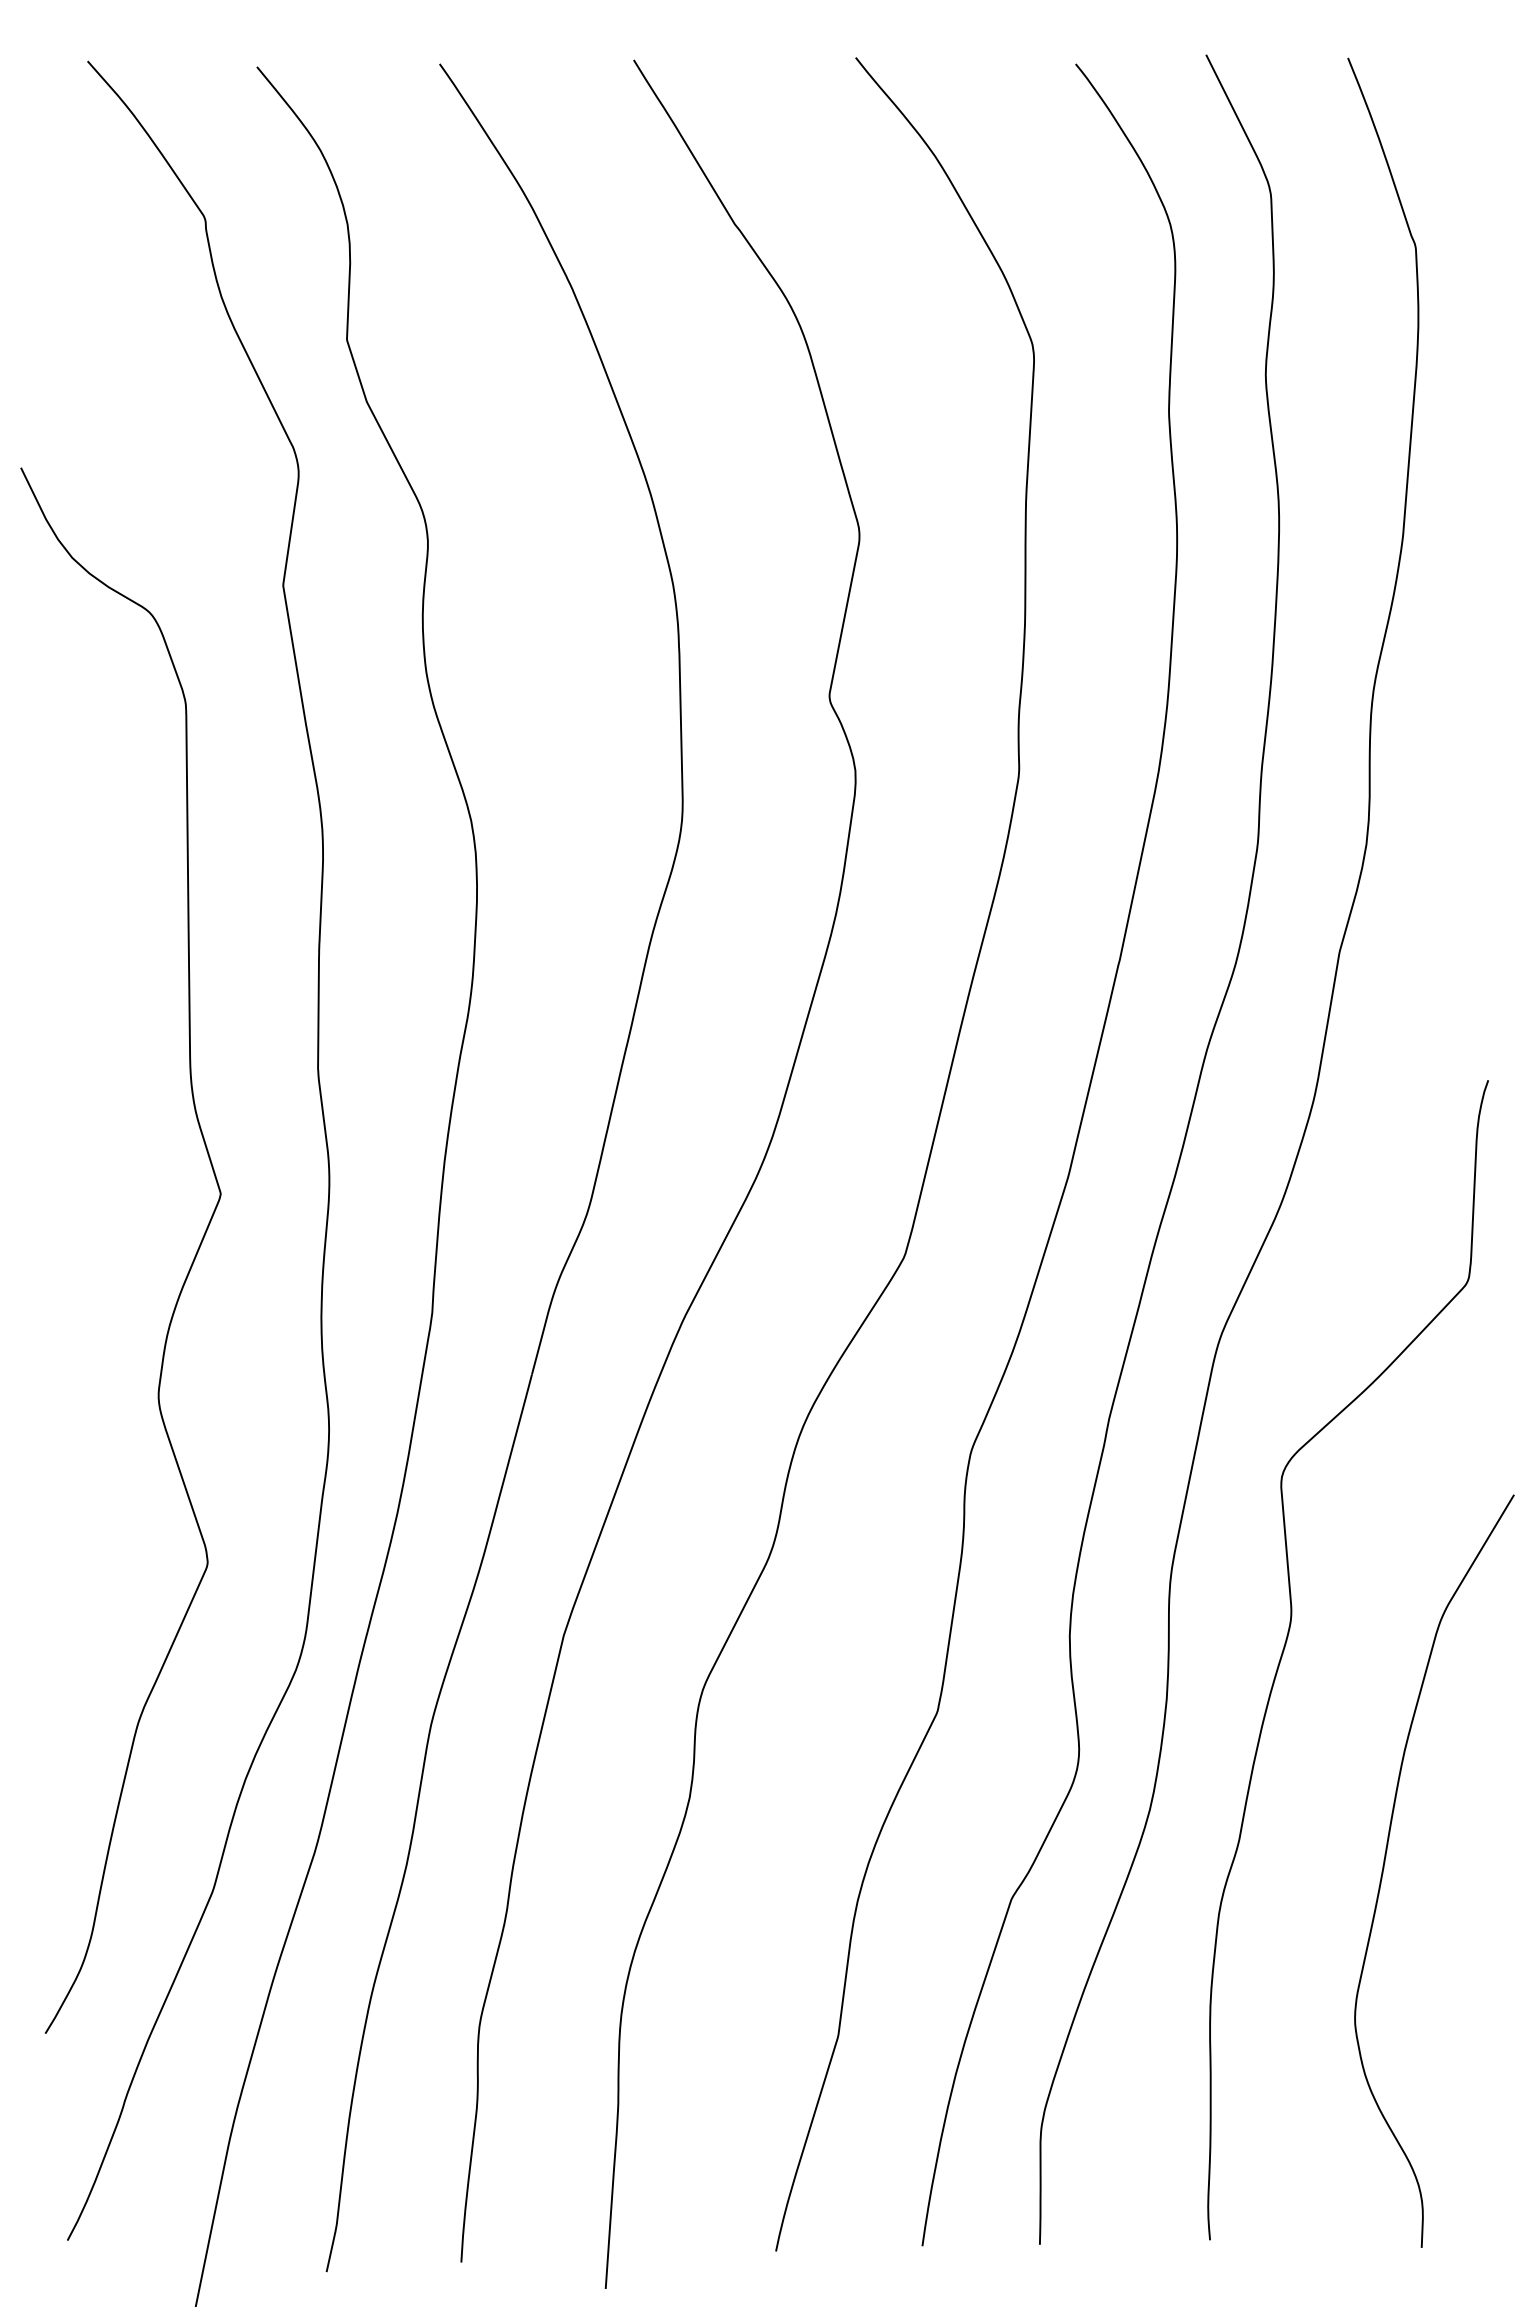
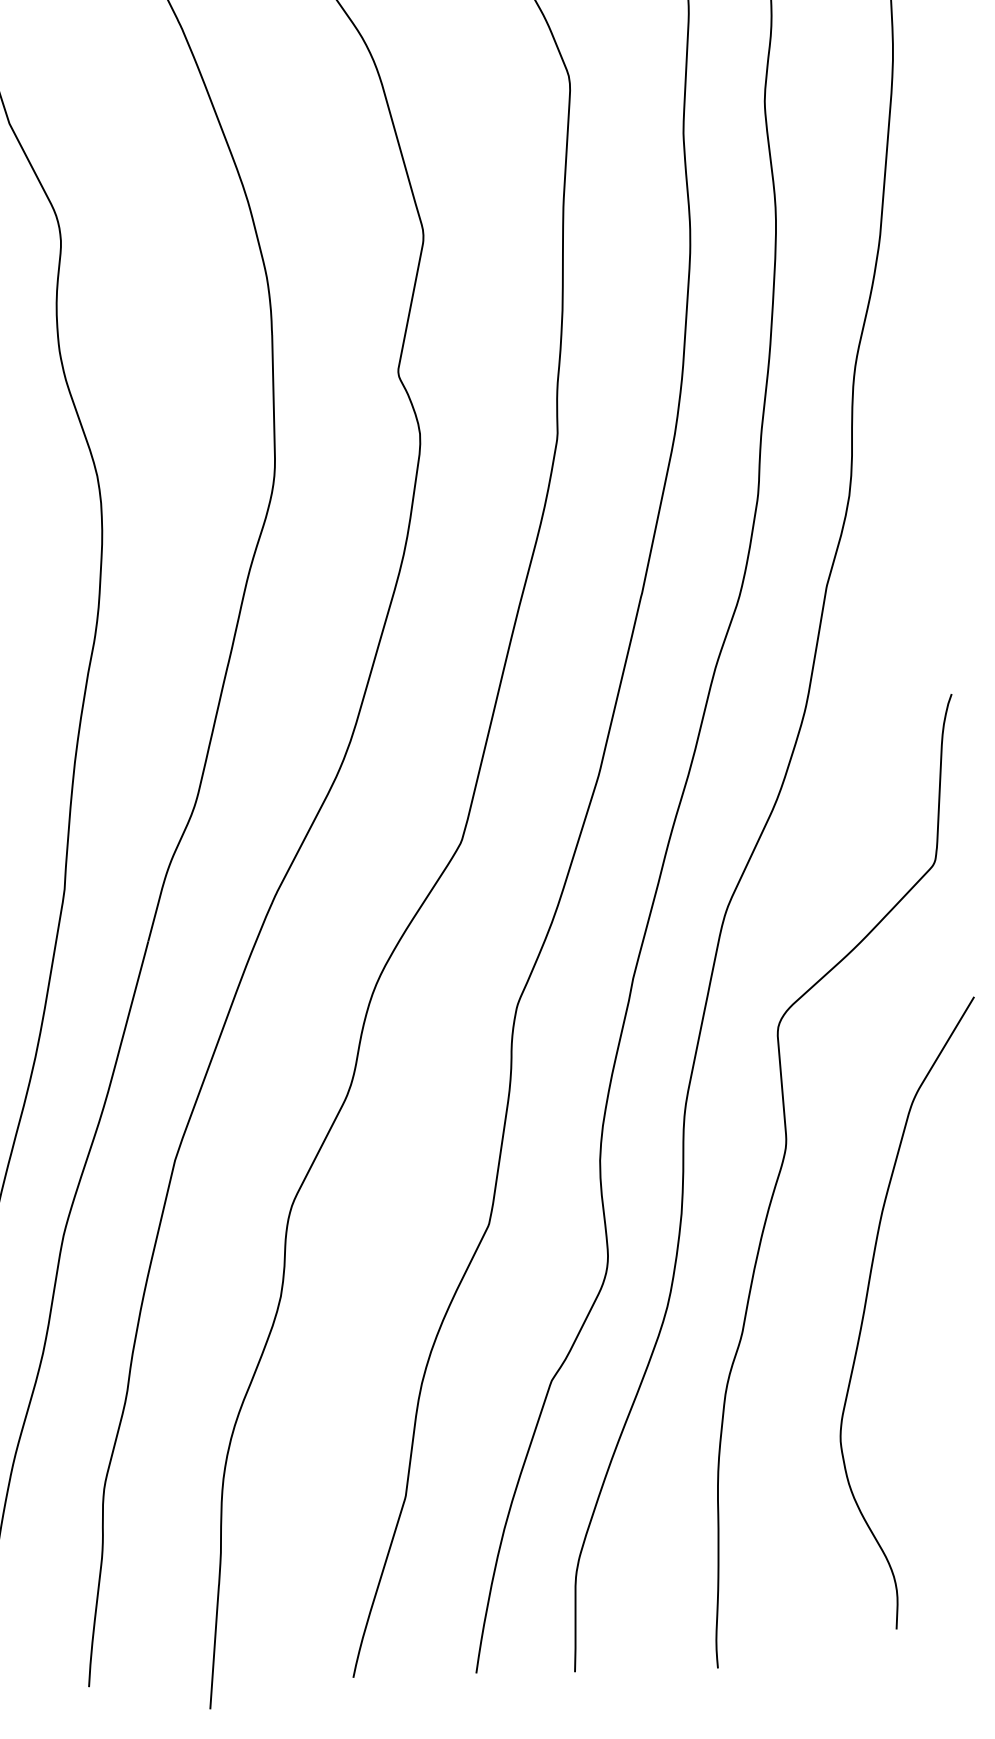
curve: (1385, 1862) -> (866, 1305), moved

